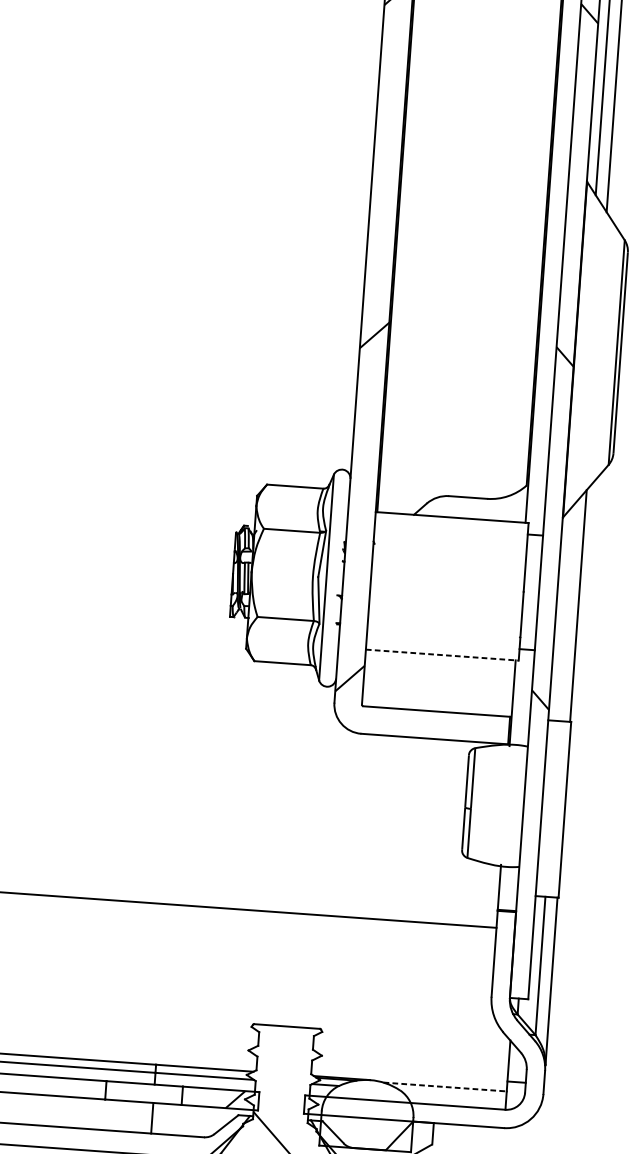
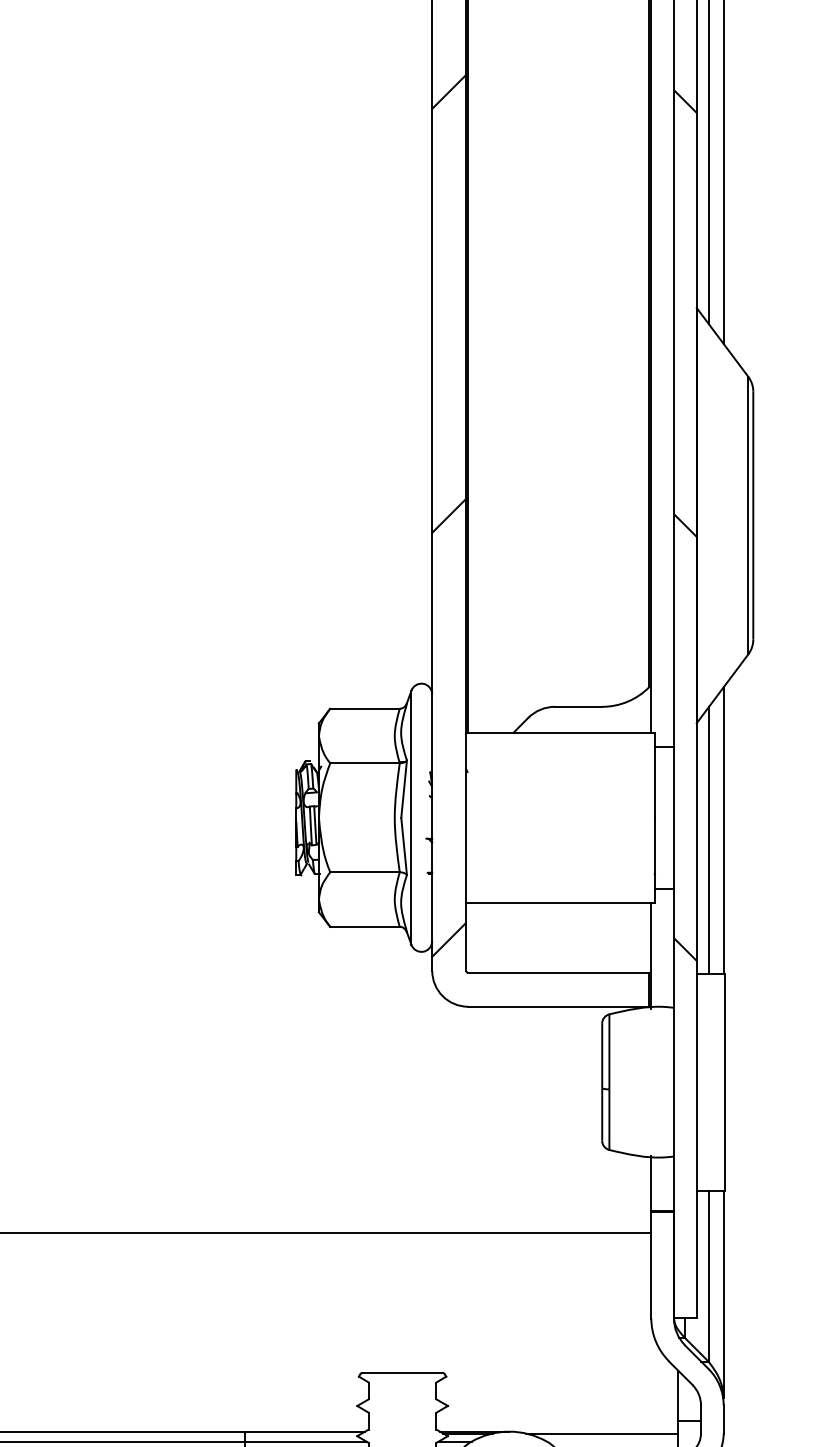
line: (565, 613) -> (708, 840), added
line: (443, 654) -> (561, 902), dashed -> solid
line: (445, 1087) -> (602, 1433), dashed -> solid

